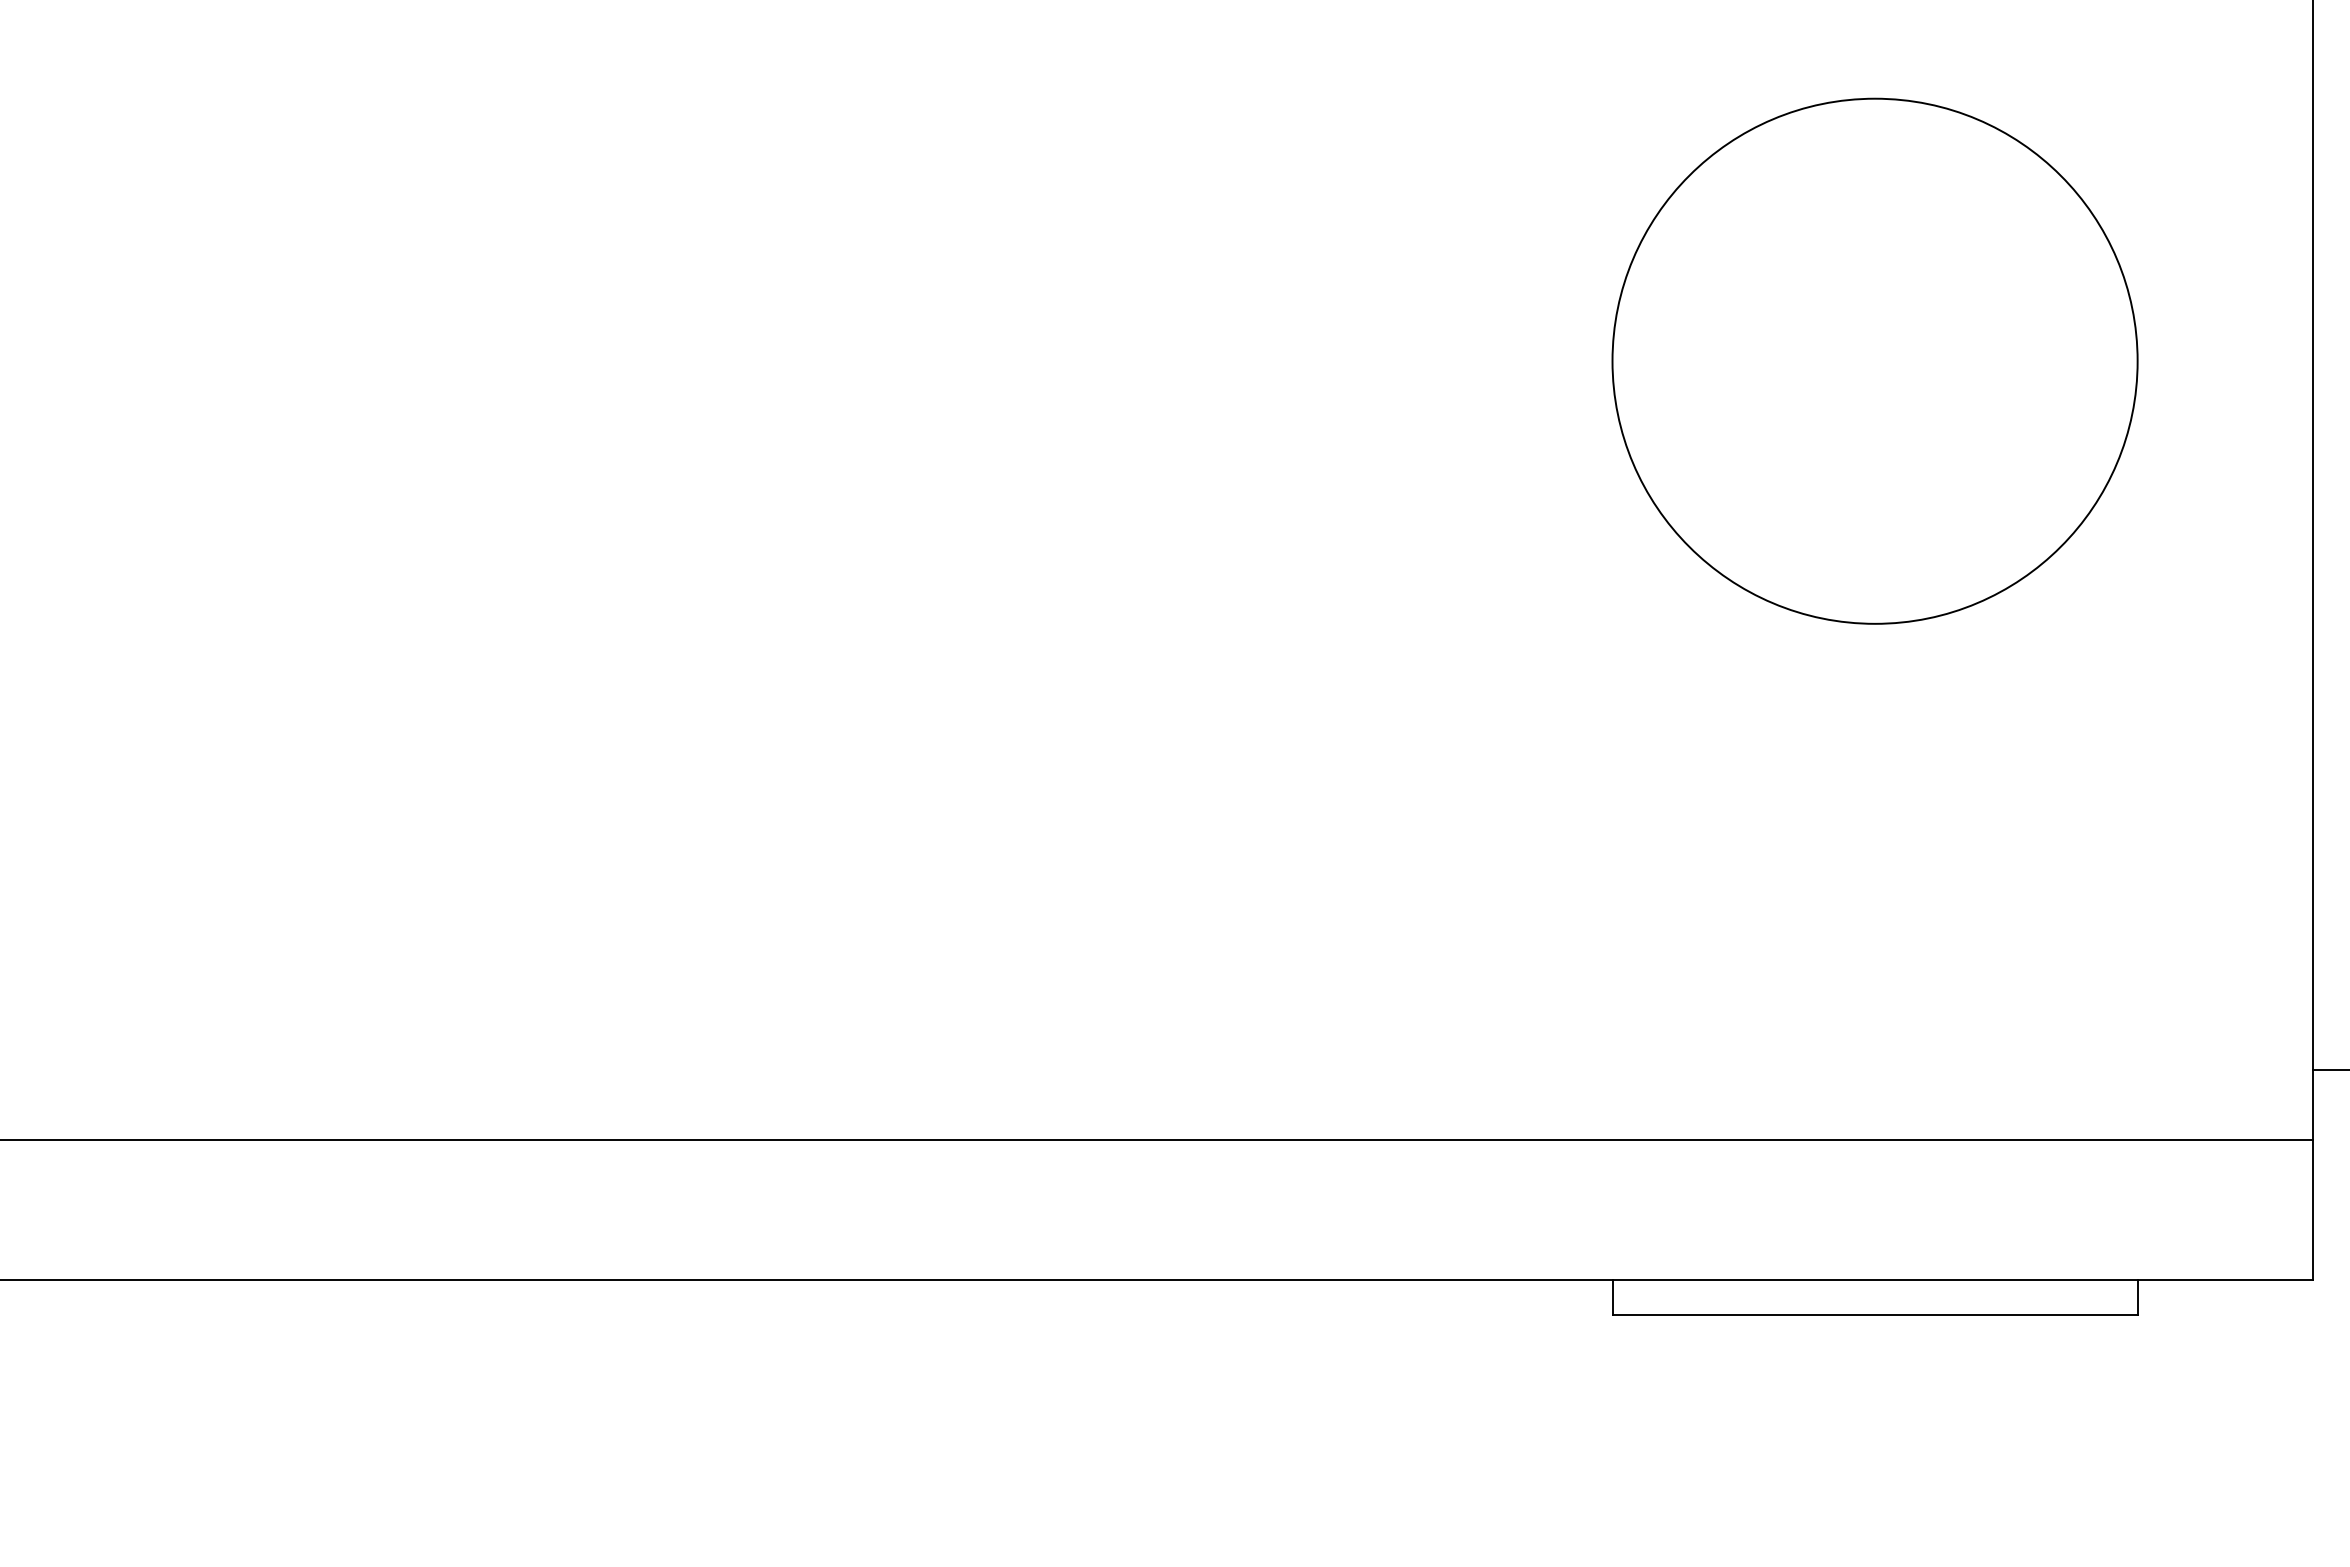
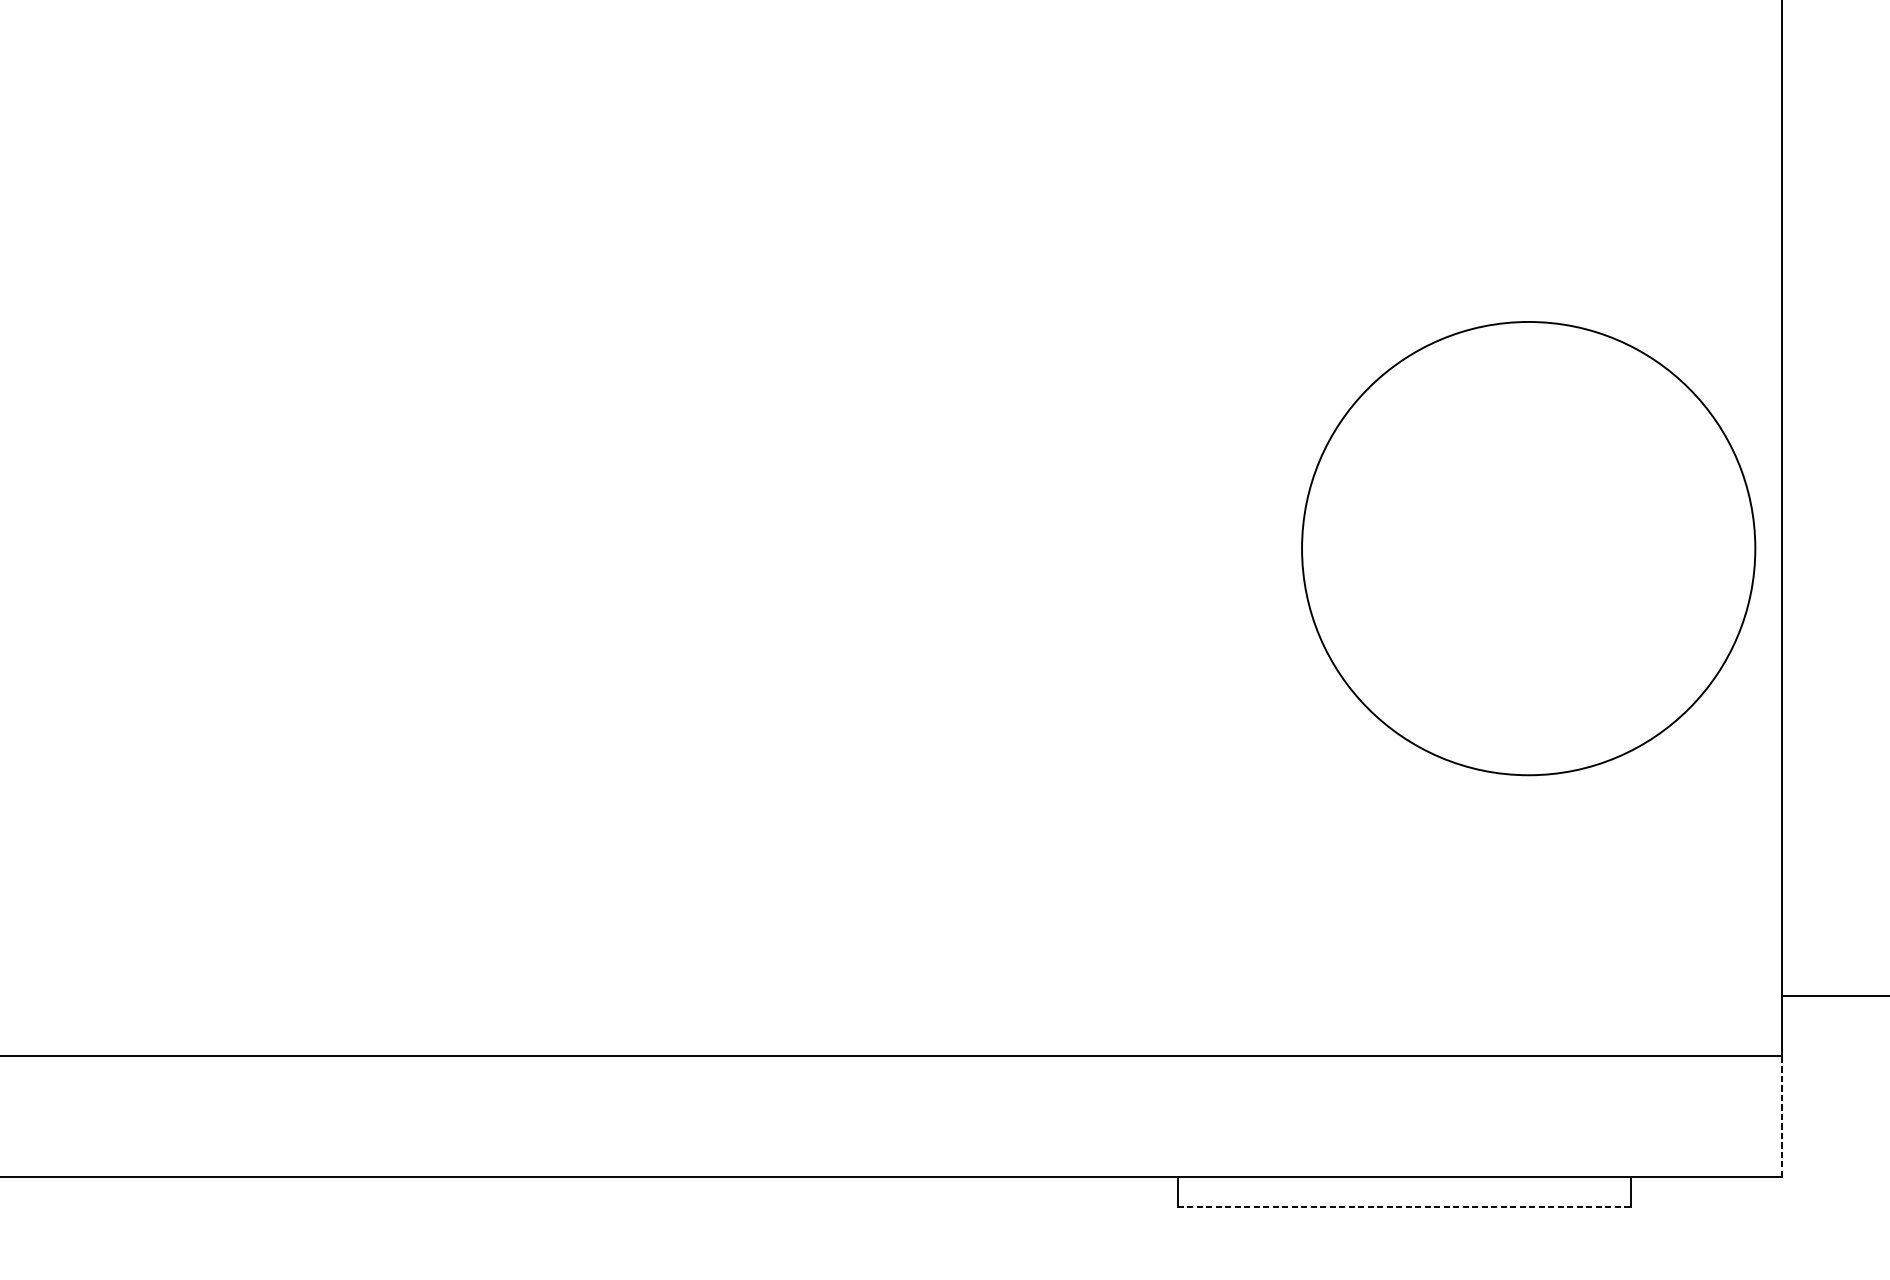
circle: (1874, 360) -> (1528, 547), moved
line: (2312, 1209) -> (1781, 1115), solid -> dashed
line: (1875, 1315) -> (1404, 1207), solid -> dashed

